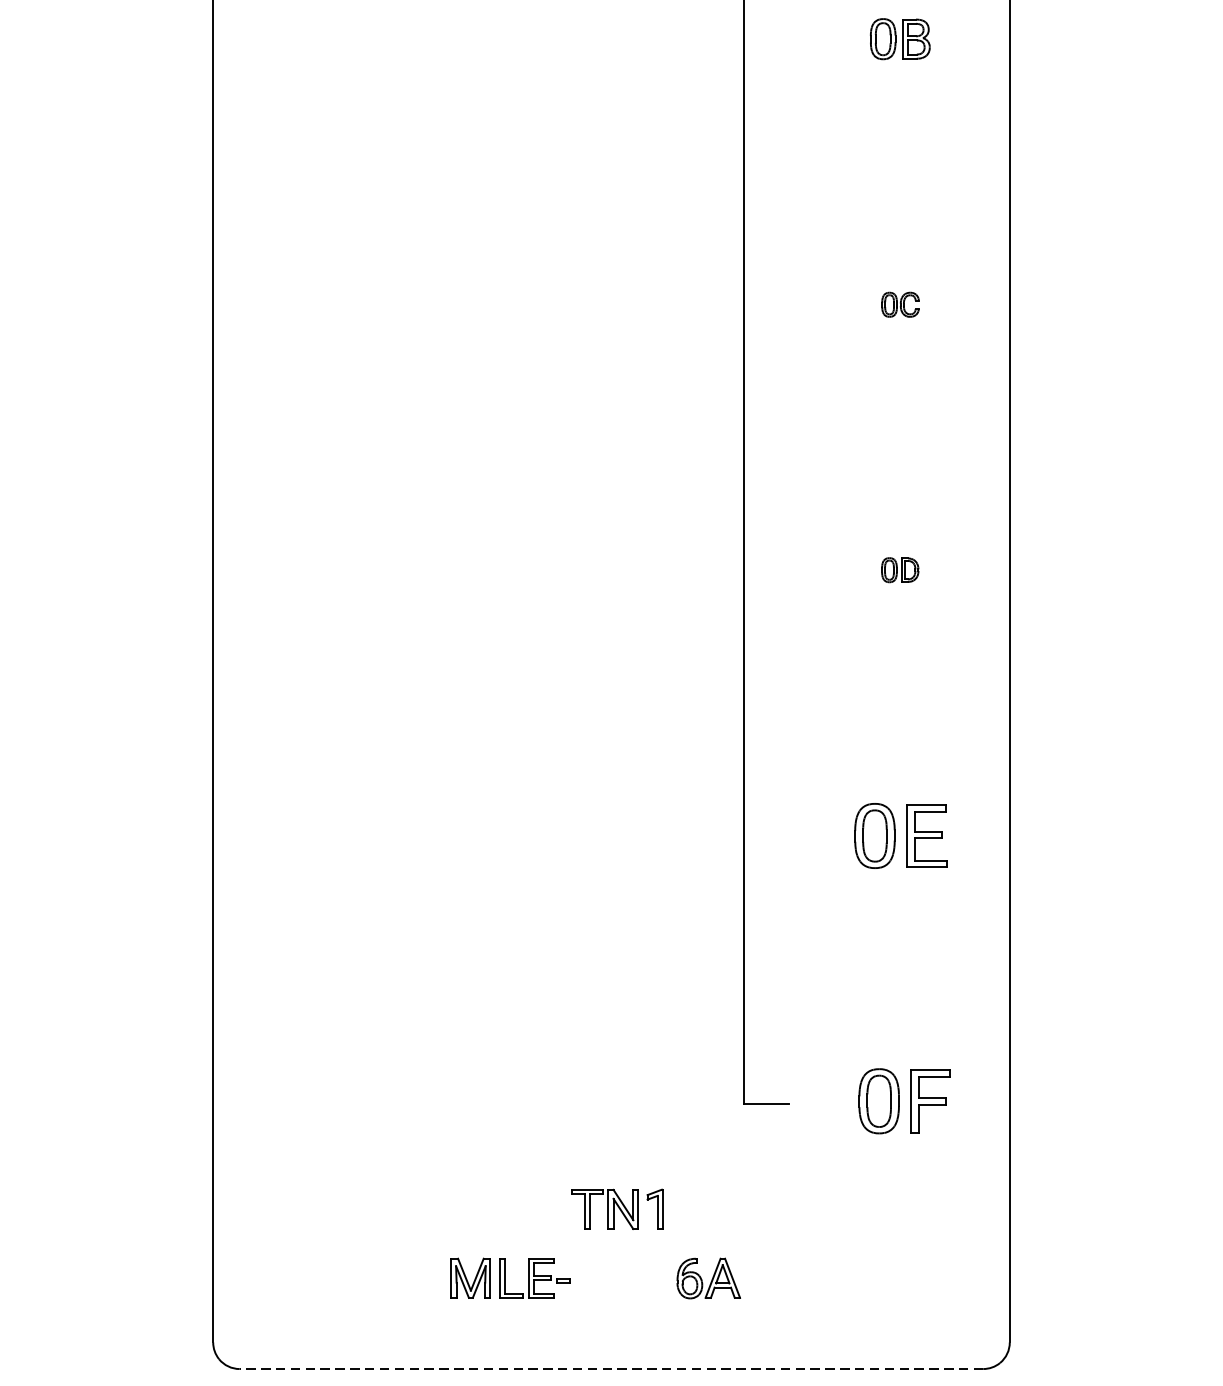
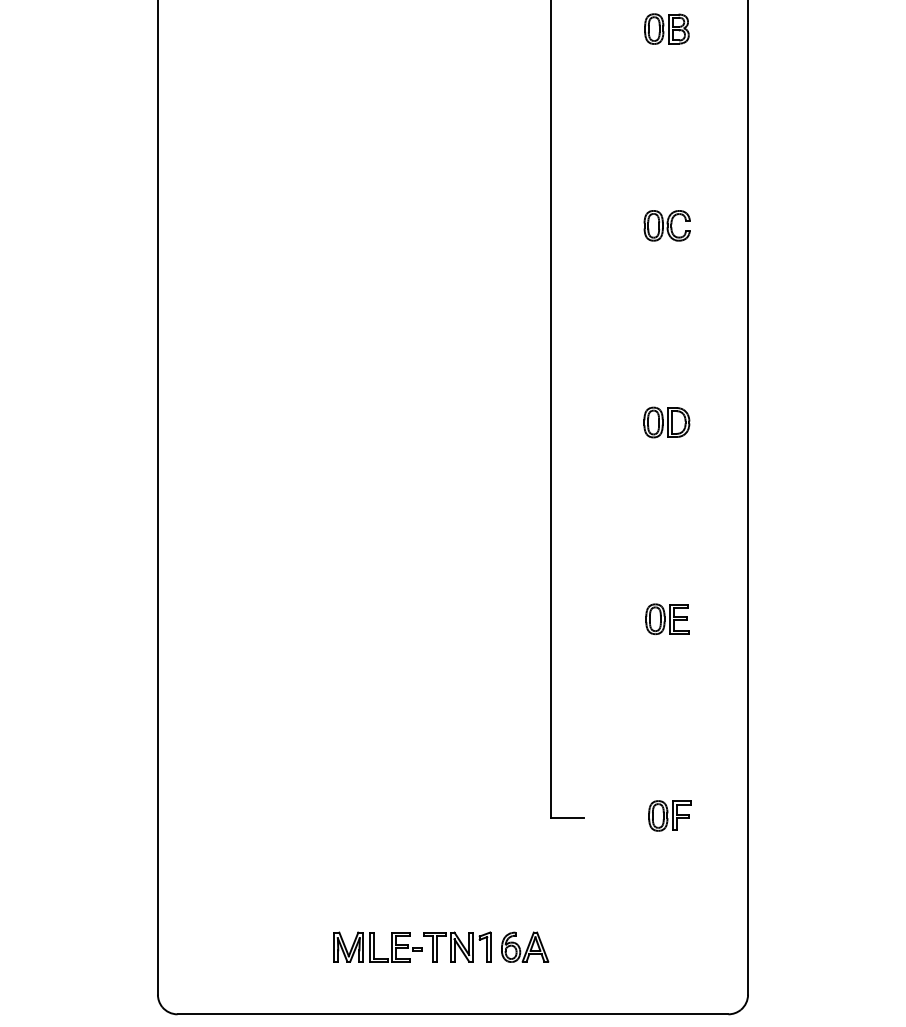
part: (899, 304) -> (666, 225), size x1.67
part: (899, 570) -> (666, 422), size x1.67
part: (901, 834) -> (667, 618), size x0.62
part: (903, 1100) -> (669, 815), size x0.62
part: (617, 1208) -> (457, 946), moved
line: (610, 1369) -> (452, 1014), dashed -> solid

